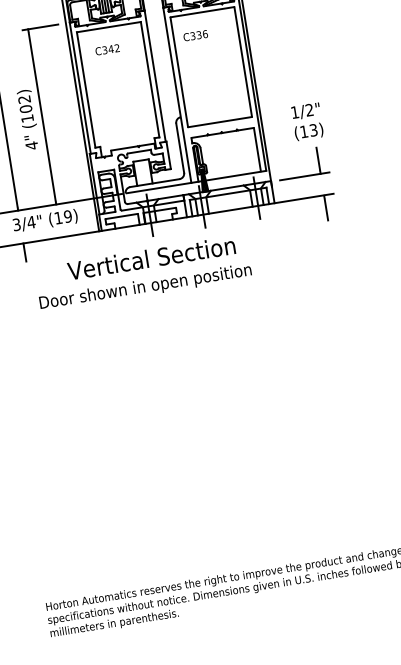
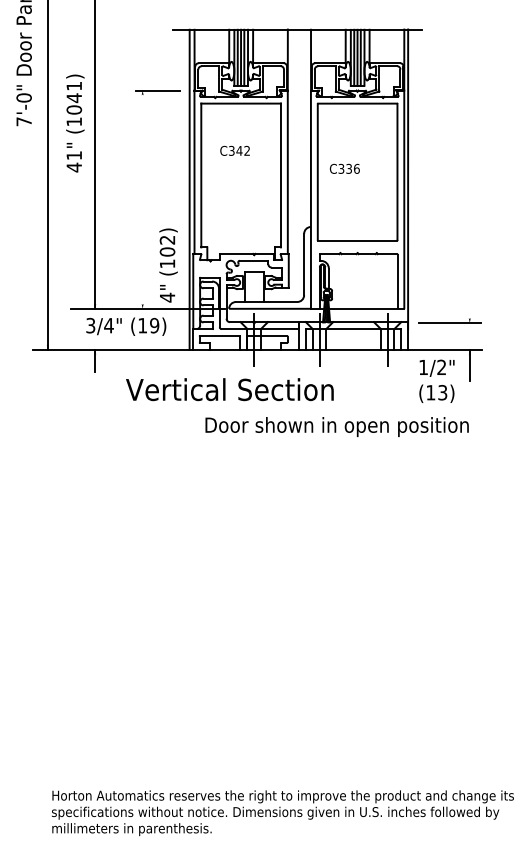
text: (195, 35) -> (344, 168), moved
text: (107, 49) -> (234, 150), moved
line: (42, 116) -> (142, 199), removed
text: (28, 119) -> (168, 265), moved
text: (307, 121) -> (436, 380), moved
line: (318, 160) -> (469, 306), removed
text: (151, 258) -> (229, 389), moved
text: (145, 287) -> (336, 426), moved

